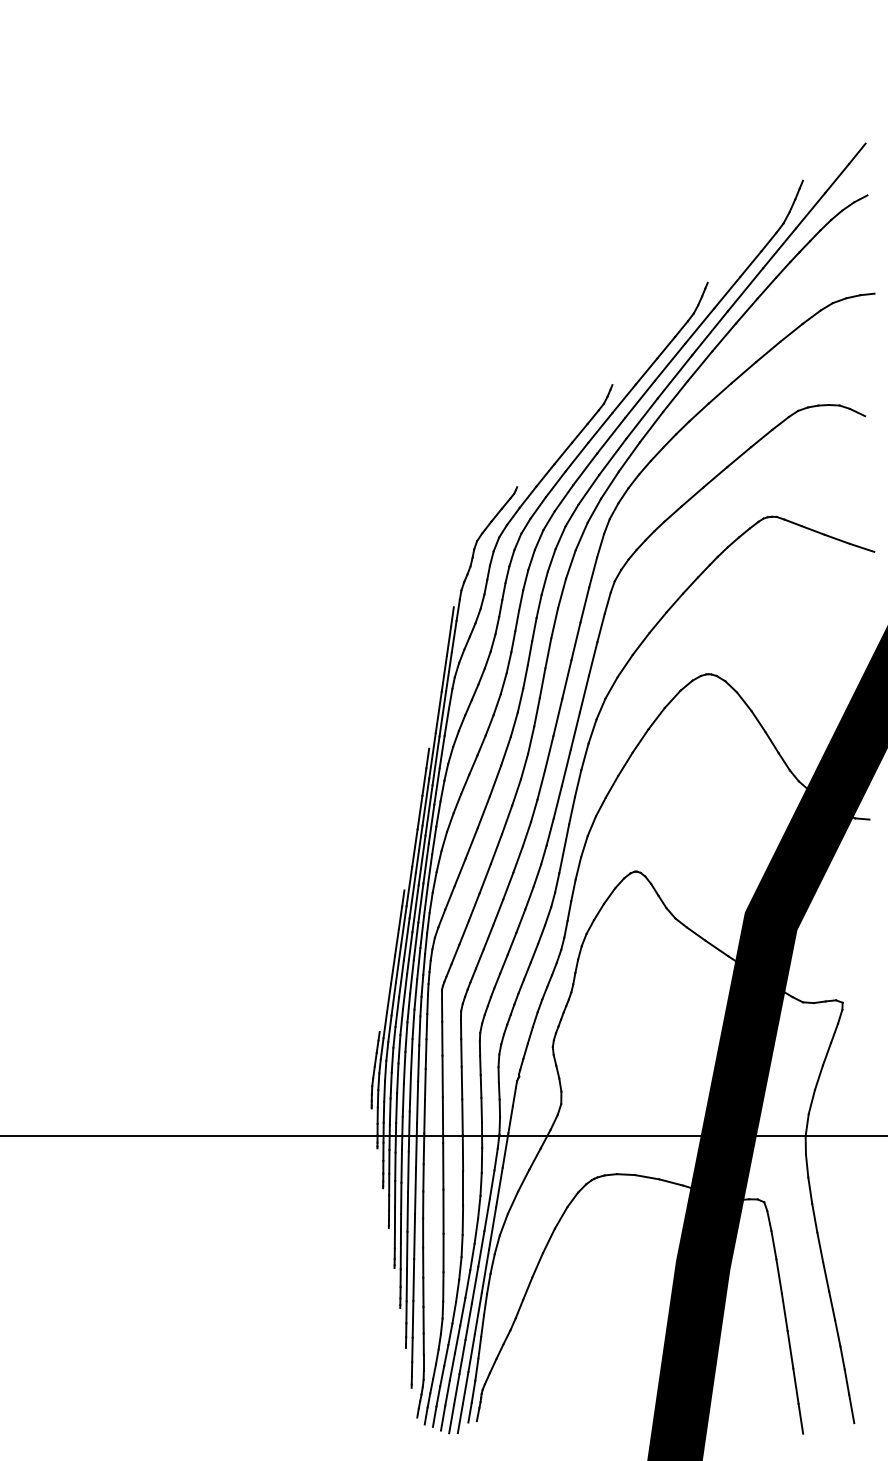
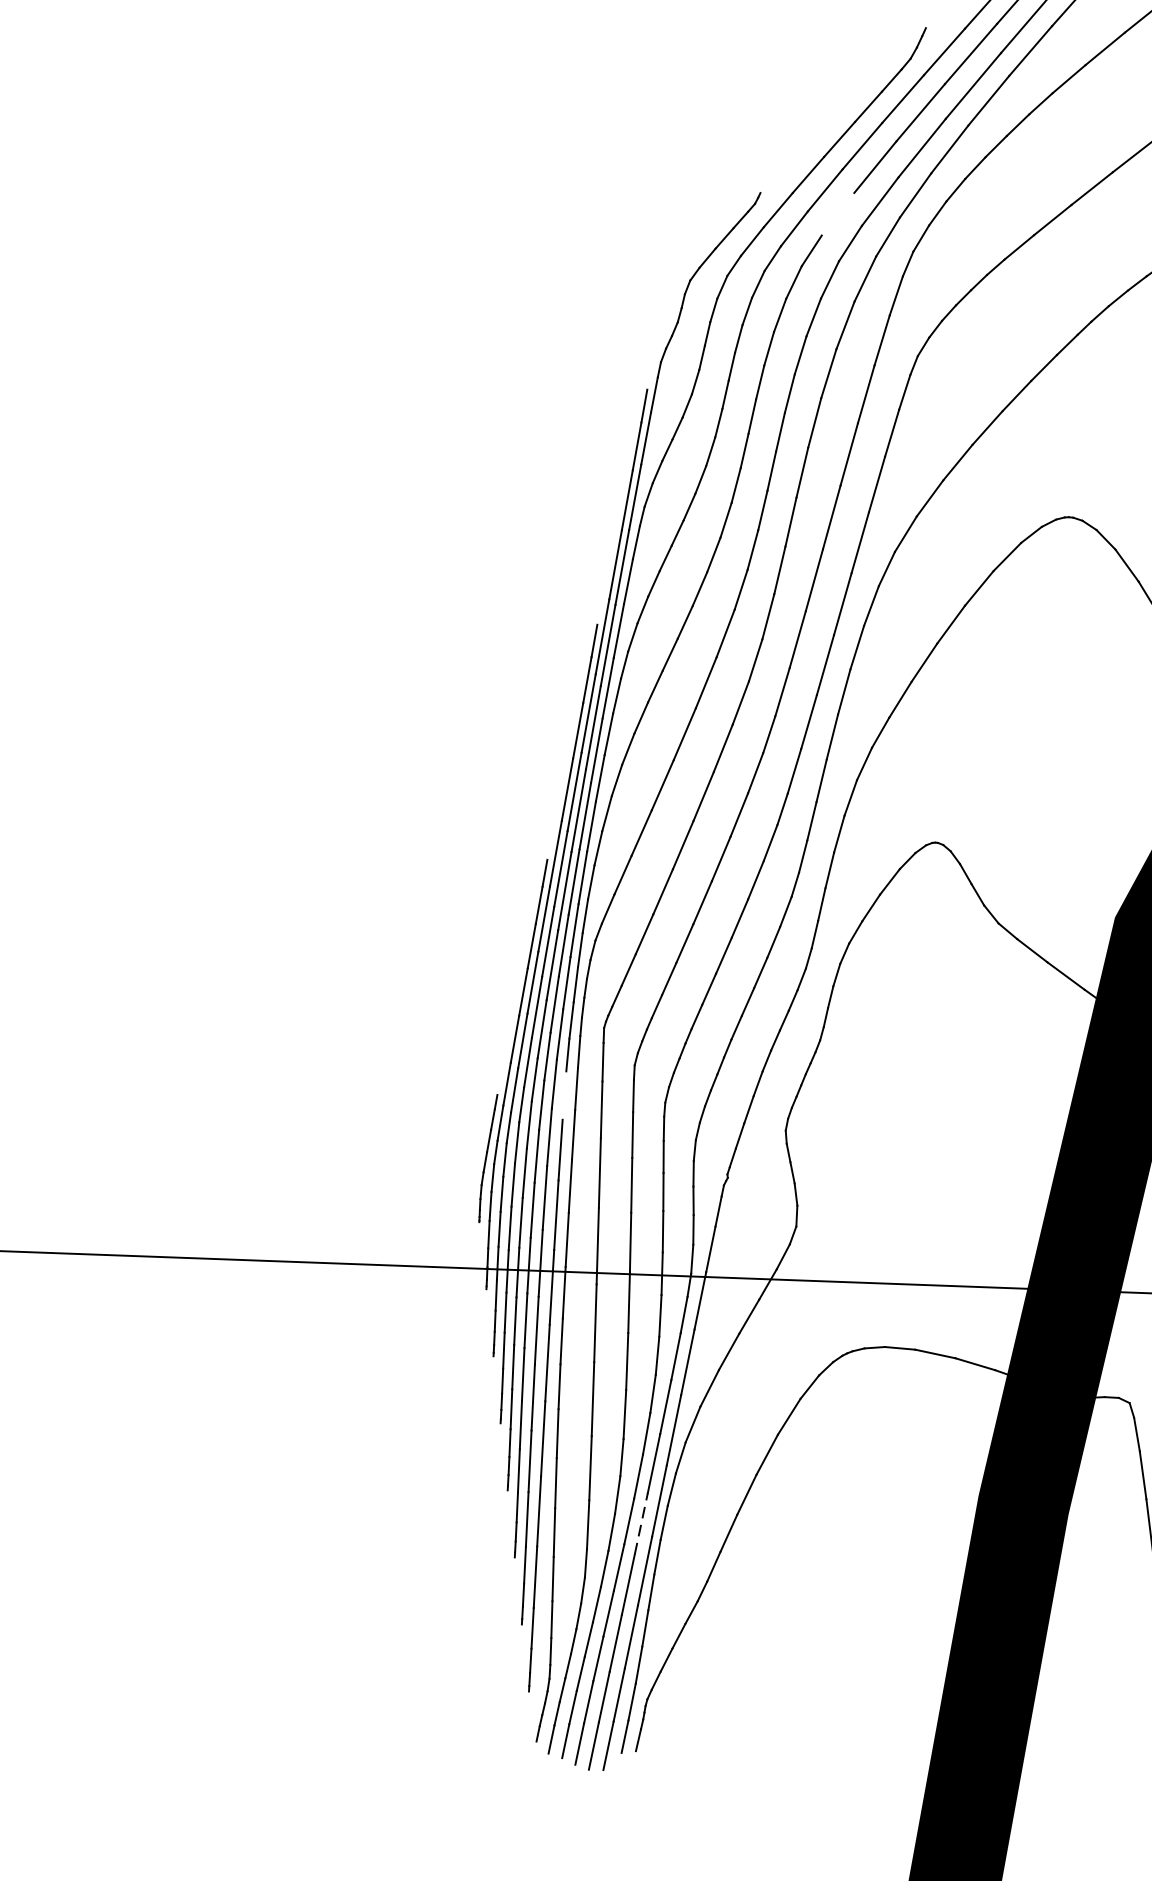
line: (563, 498) -> (837, 214), removed
line: (419, 1030) -> (563, 1094), removed
line: (475, 1285) -> (641, 1524), solid -> dashed

